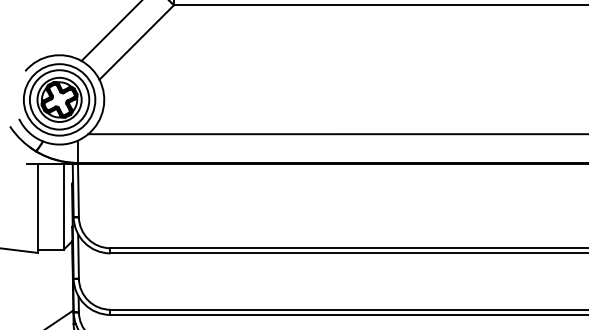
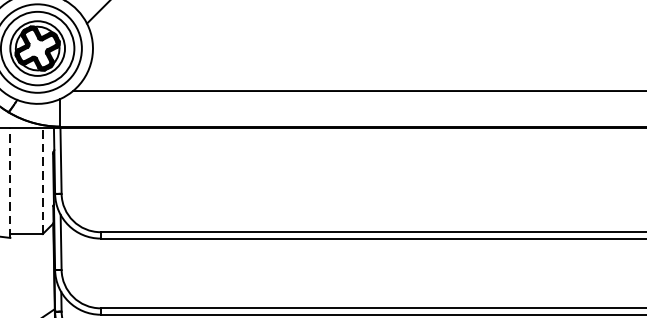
line: (63, 206) -> (42, 180), solid -> dashed
line: (37, 208) -> (10, 183), solid -> dashed

